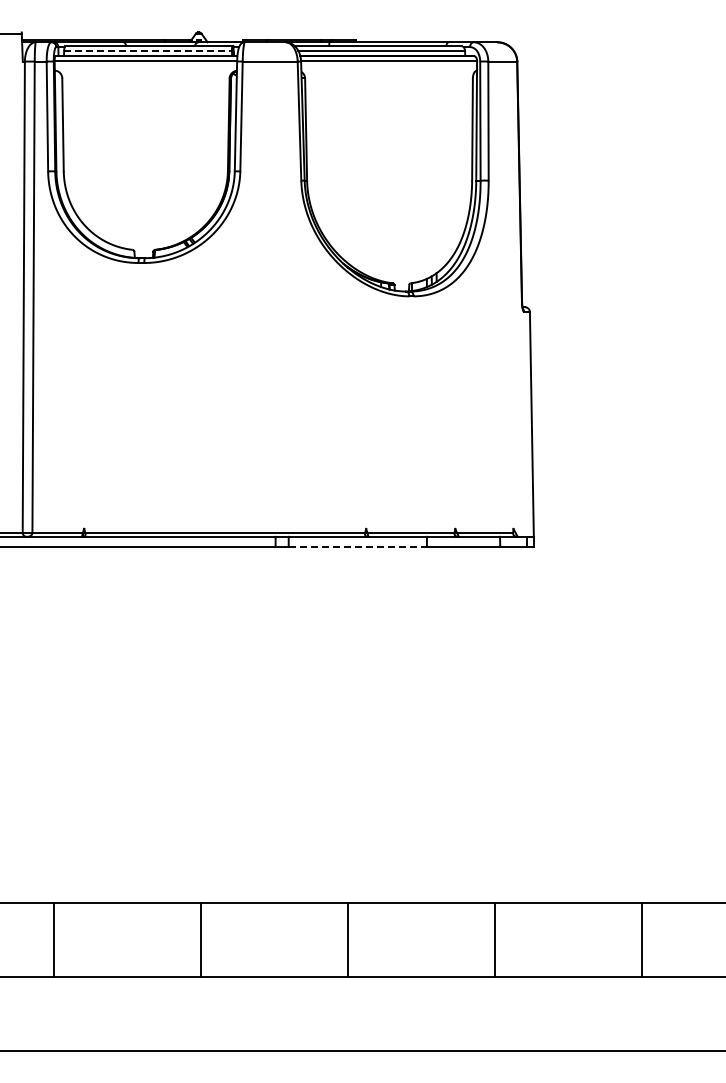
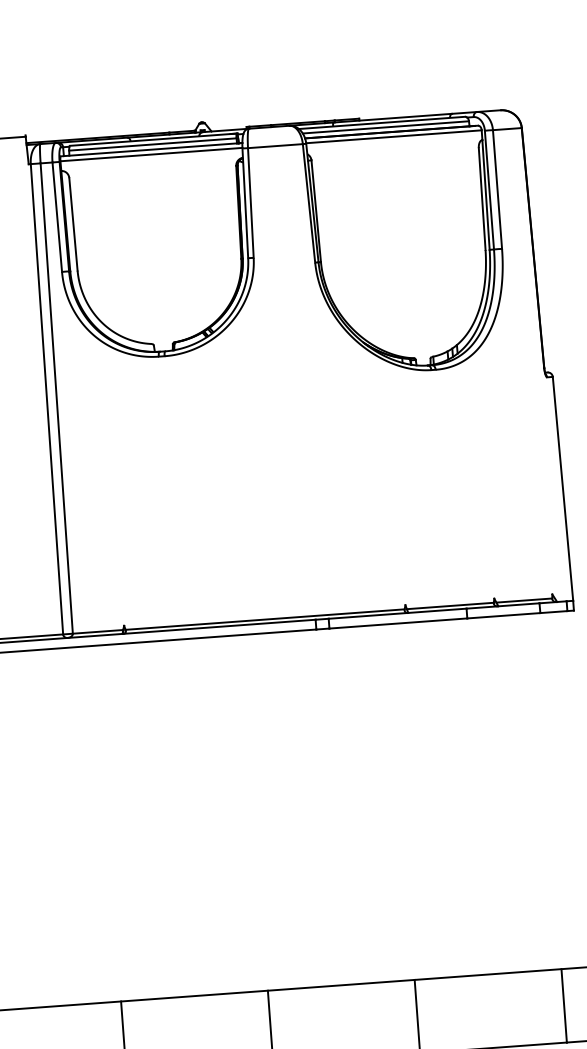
line: (148, 50) -> (153, 144), dashed -> solid
line: (358, 546) -> (399, 623), dashed -> solid

